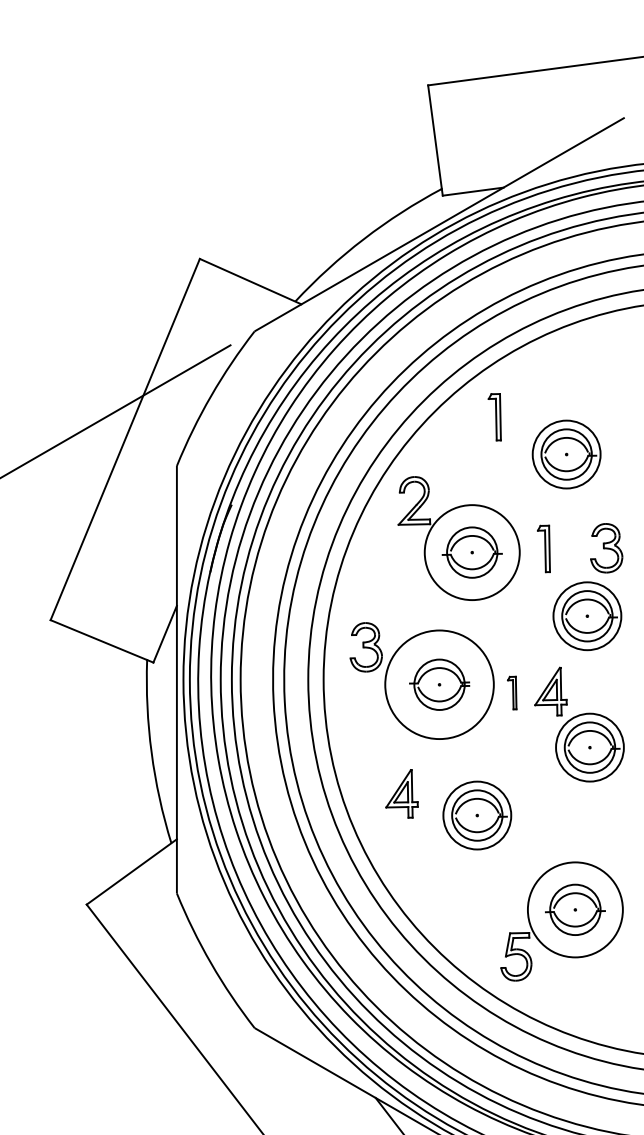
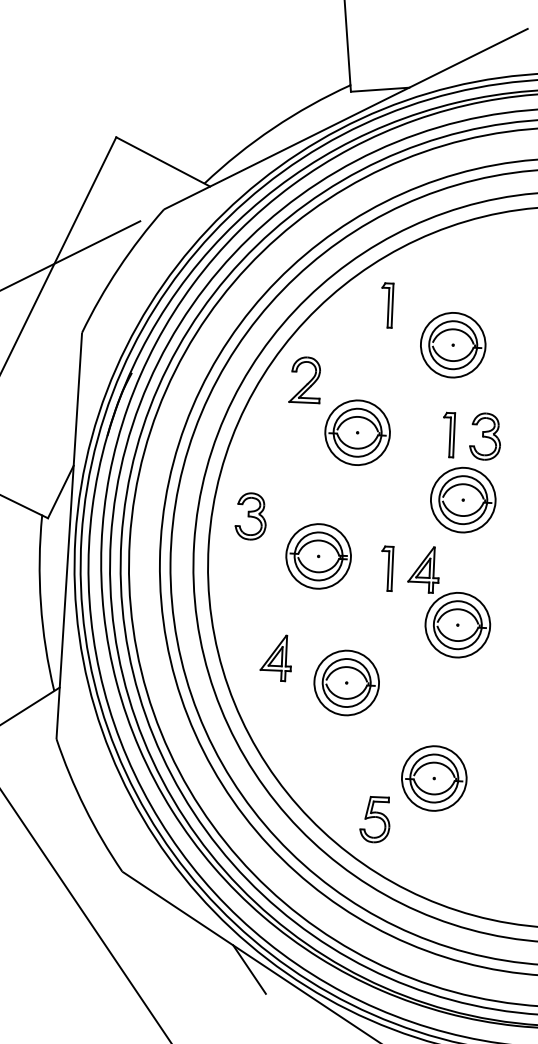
part: (543, 548) -> (448, 434), moved
circle: (472, 552) -> (357, 432), size x0.71
circle: (439, 684) -> (318, 556), size x0.62
part: (512, 692) -> (387, 568), size x1.43
circle: (575, 909) -> (434, 778), size x0.71

